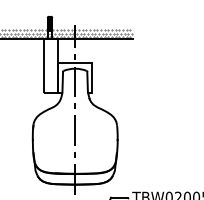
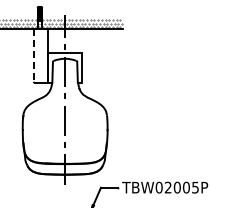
line: (43, 65) -> (33, 55), solid -> dashed

